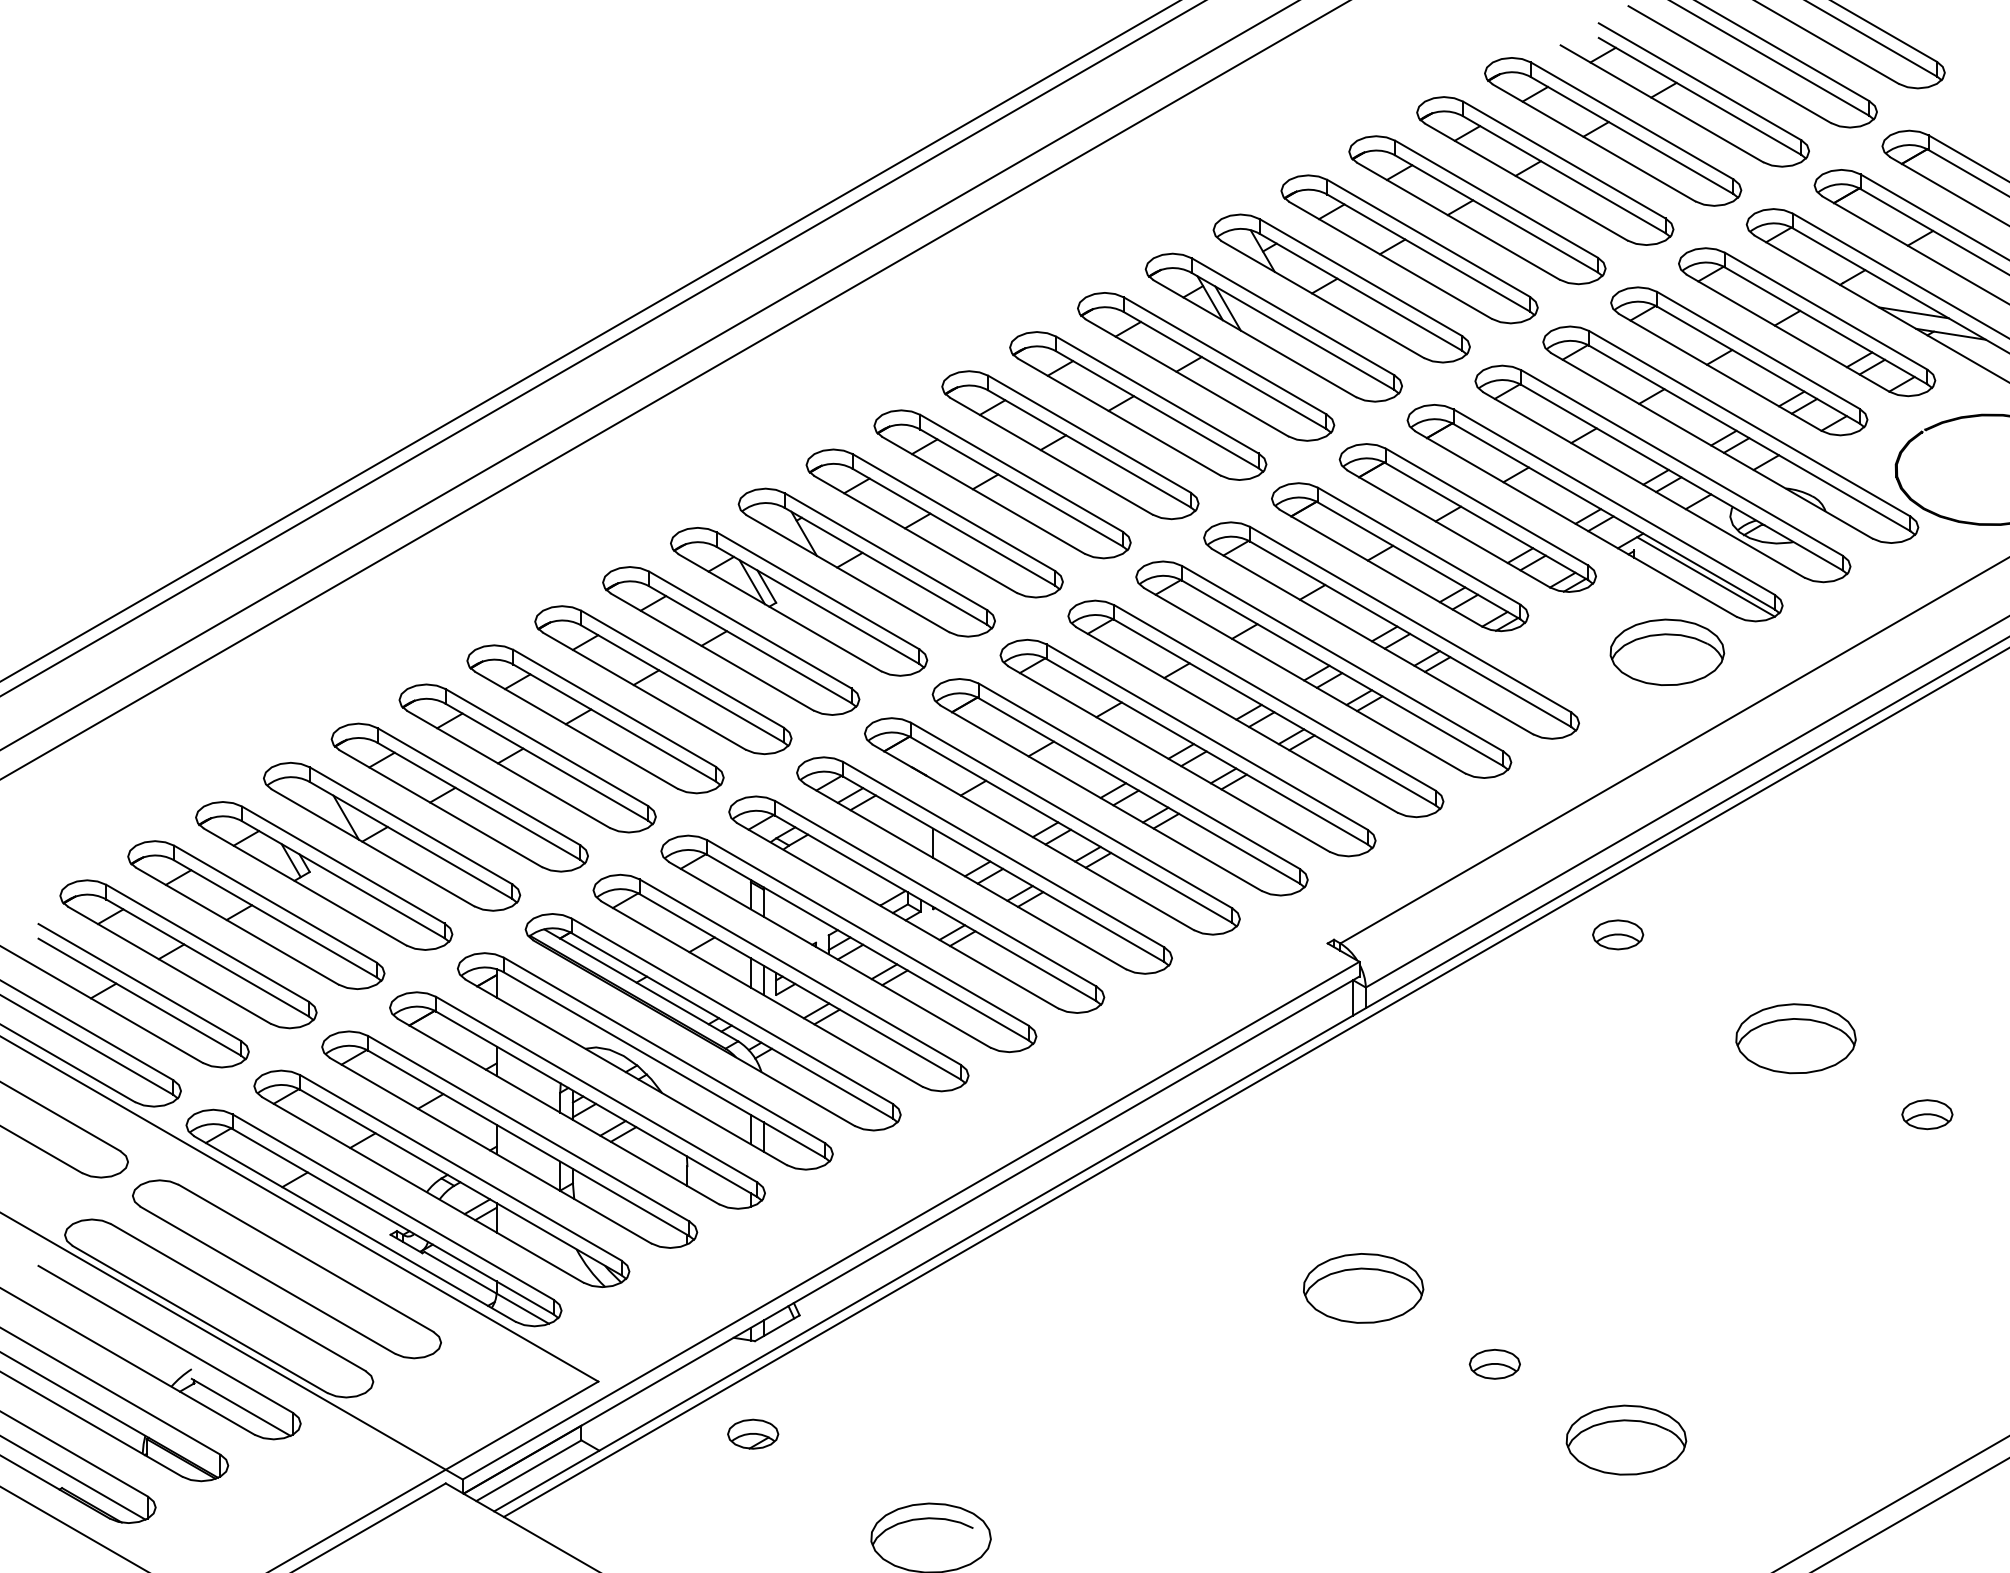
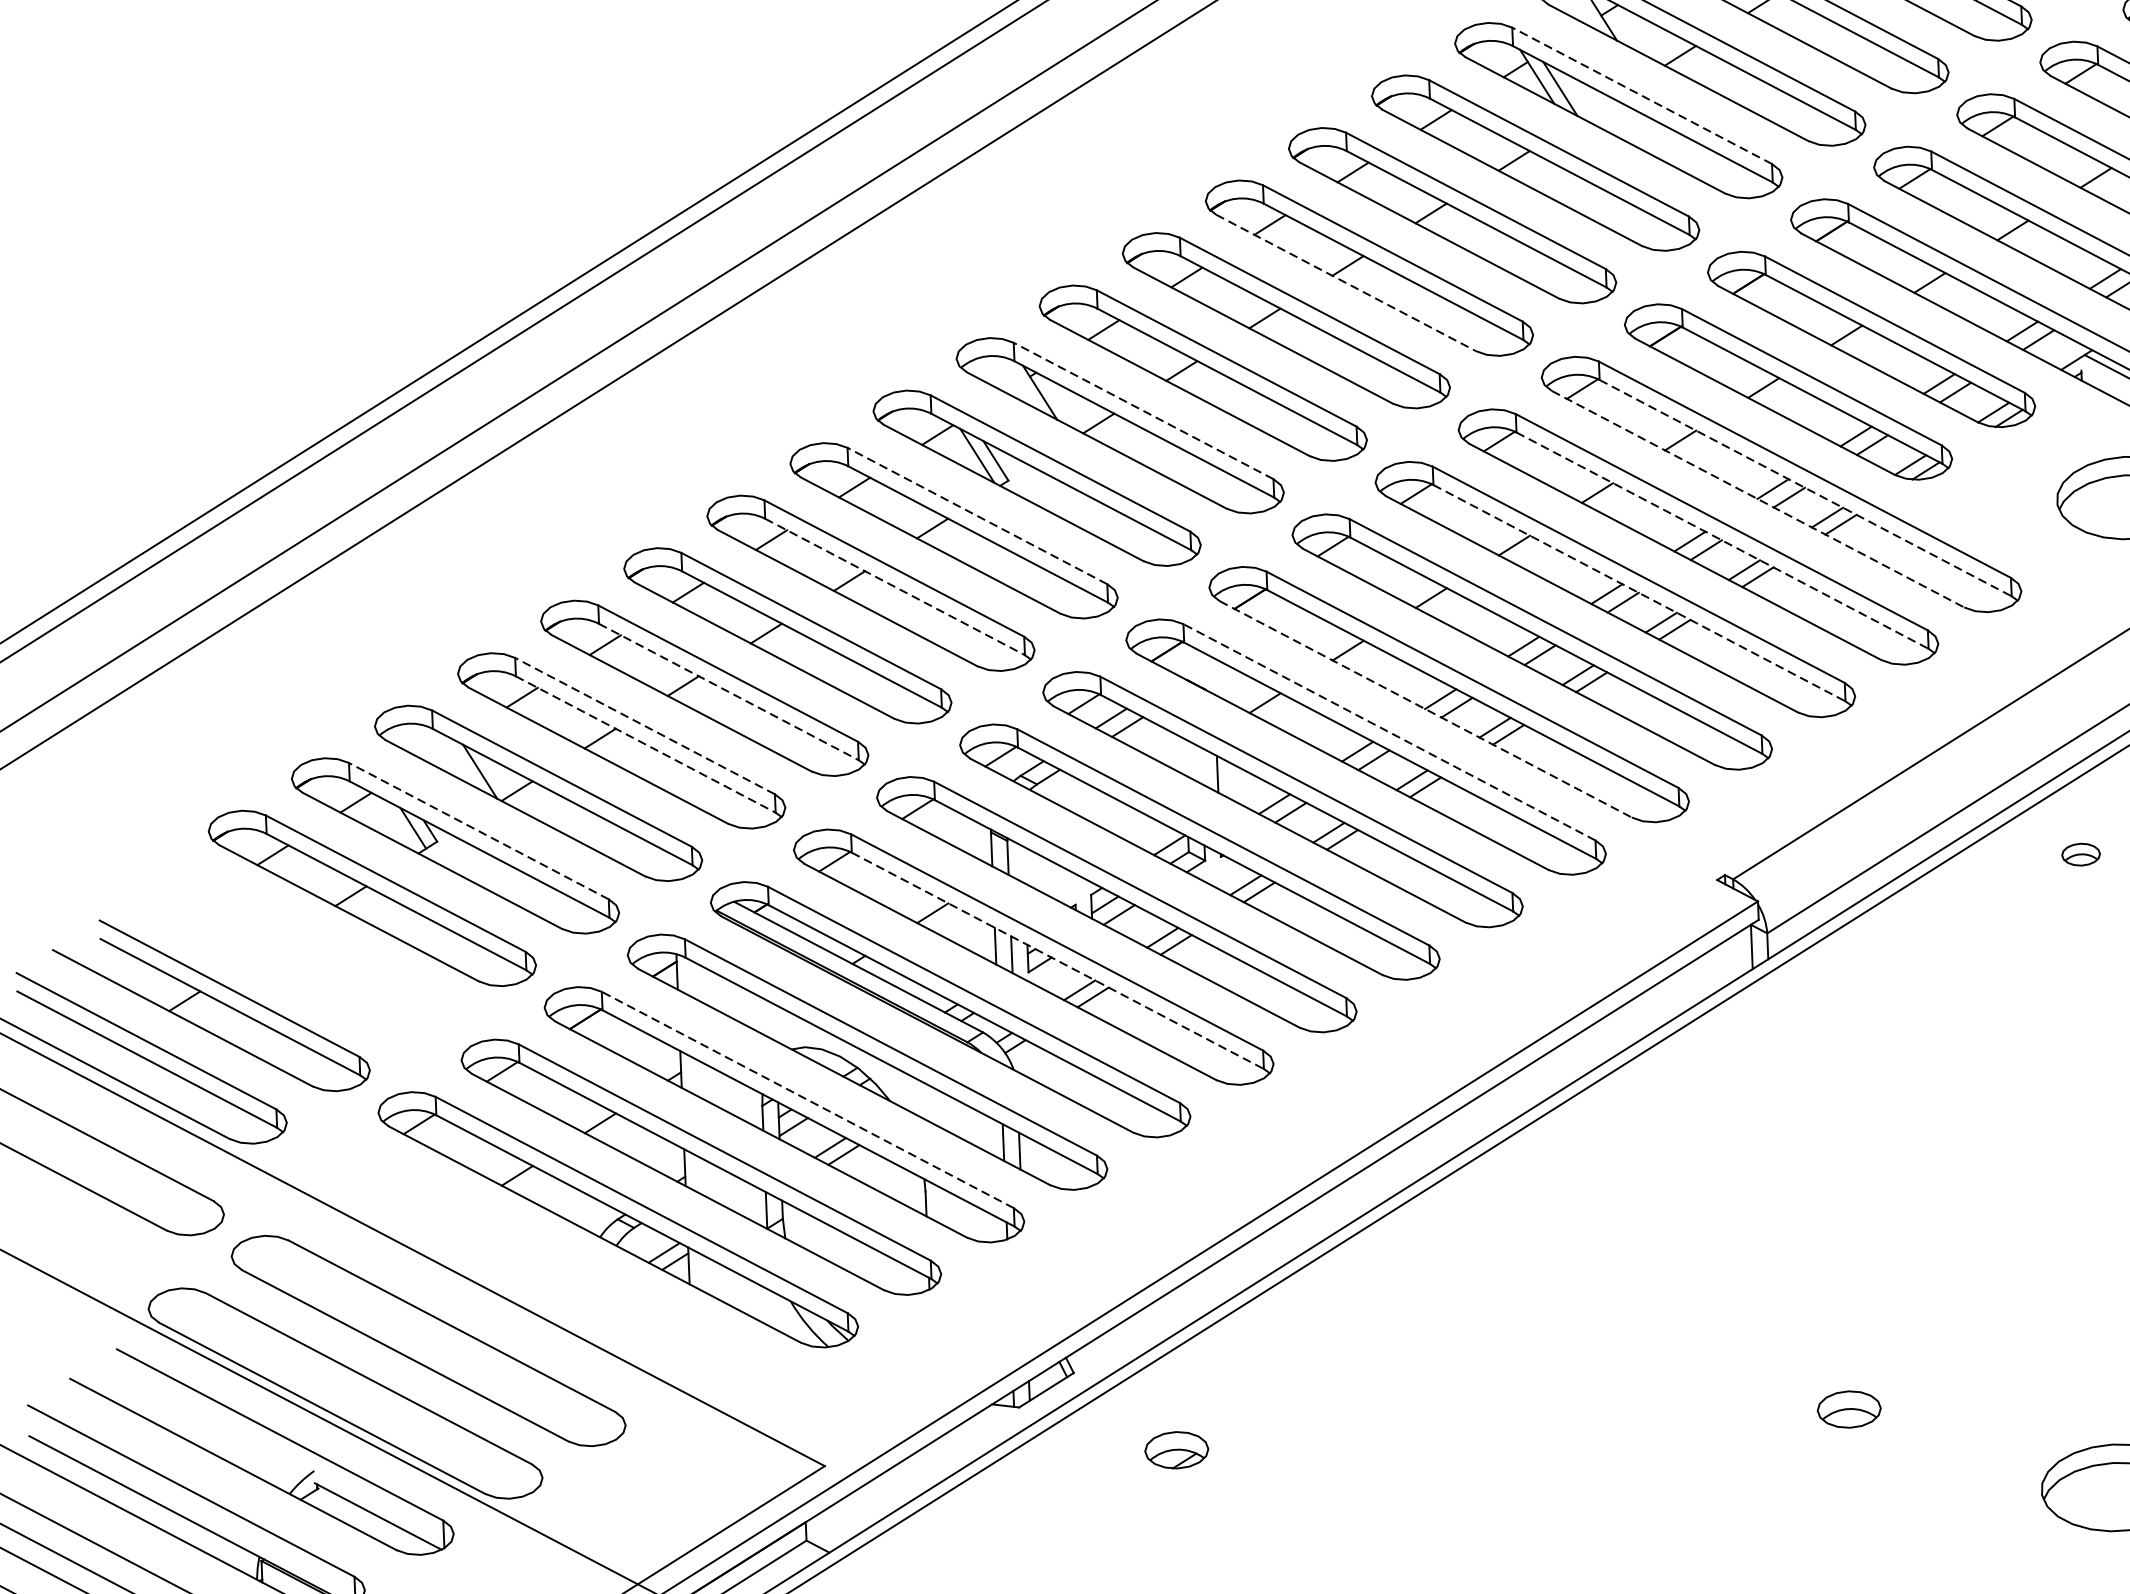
line: (1293, 316) -> (1642, 95), solid -> dashed
line: (1051, 456) -> (1346, 283), solid -> dashed
line: (886, 551) -> (1144, 410), solid -> dashed
line: (750, 630) -> (977, 516), solid -> dashed
line: (1411, 634) -> (1806, 488), solid -> dashed
line: (1372, 641) -> (1758, 499), solid -> dashed
line: (1343, 673) -> (1723, 540), solid -> dashed
line: (682, 683) -> (895, 586), solid -> dashed
line: (1275, 712) -> (1640, 593), solid -> dashed
line: (546, 762) -> (728, 692), solid -> dashed
line: (478, 786) -> (644, 725), solid -> dashed
line: (1101, 798) -> (1426, 709), solid -> dashed
line: (478, 801) -> (645, 744), solid -> dashed
line: (1071, 815) -> (1389, 732), solid -> dashed
line: (343, 864) -> (479, 830), solid -> dashed
part: (1618, 934) -> (2081, 854), size x0.6
part: (188, 954) -> (289, 951), removed
line: (800, 987) -> (1058, 961), solid -> dashed
line: (596, 1089) -> (807, 1099), solid -> dashed
part: (373, 1217) -> (534, 1271), removed
part: (1363, 1288) -> (1779, 1310), removed
part: (1494, 1364) -> (1848, 1409), moved
part: (753, 1433) -> (1177, 1449), moved

